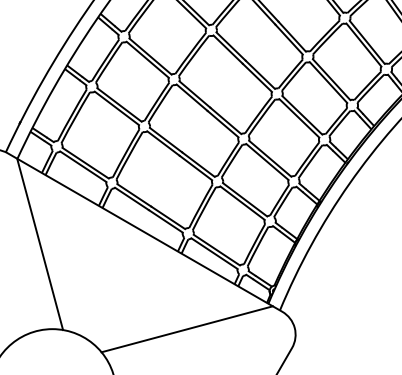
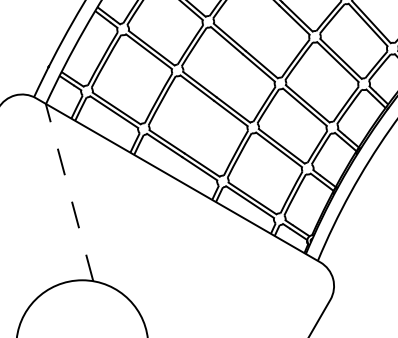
line: (40, 244) -> (69, 192), solid -> dashed
line: (186, 329) -> (221, 280), removed

